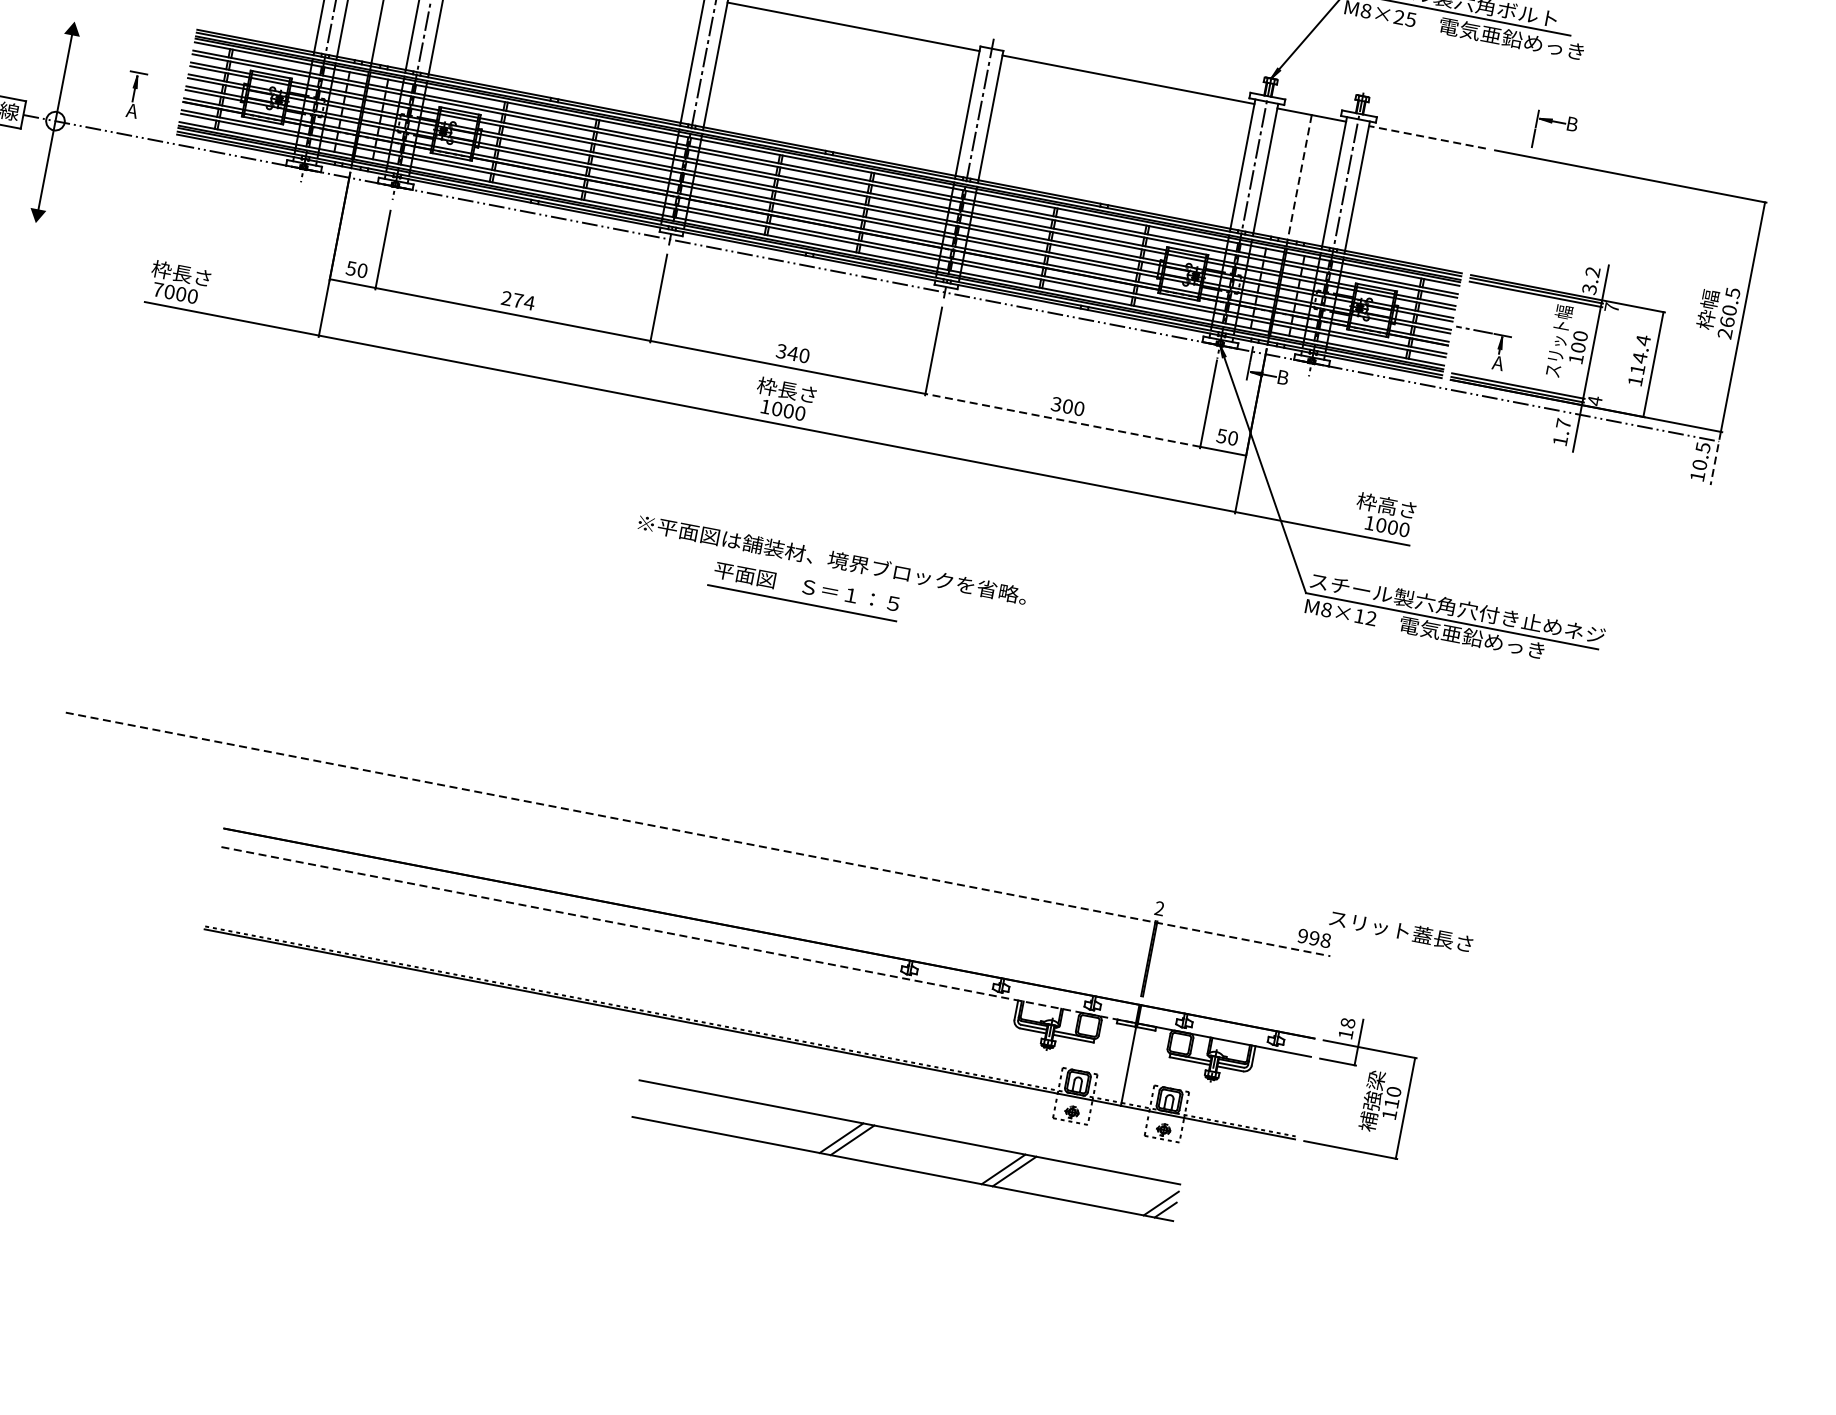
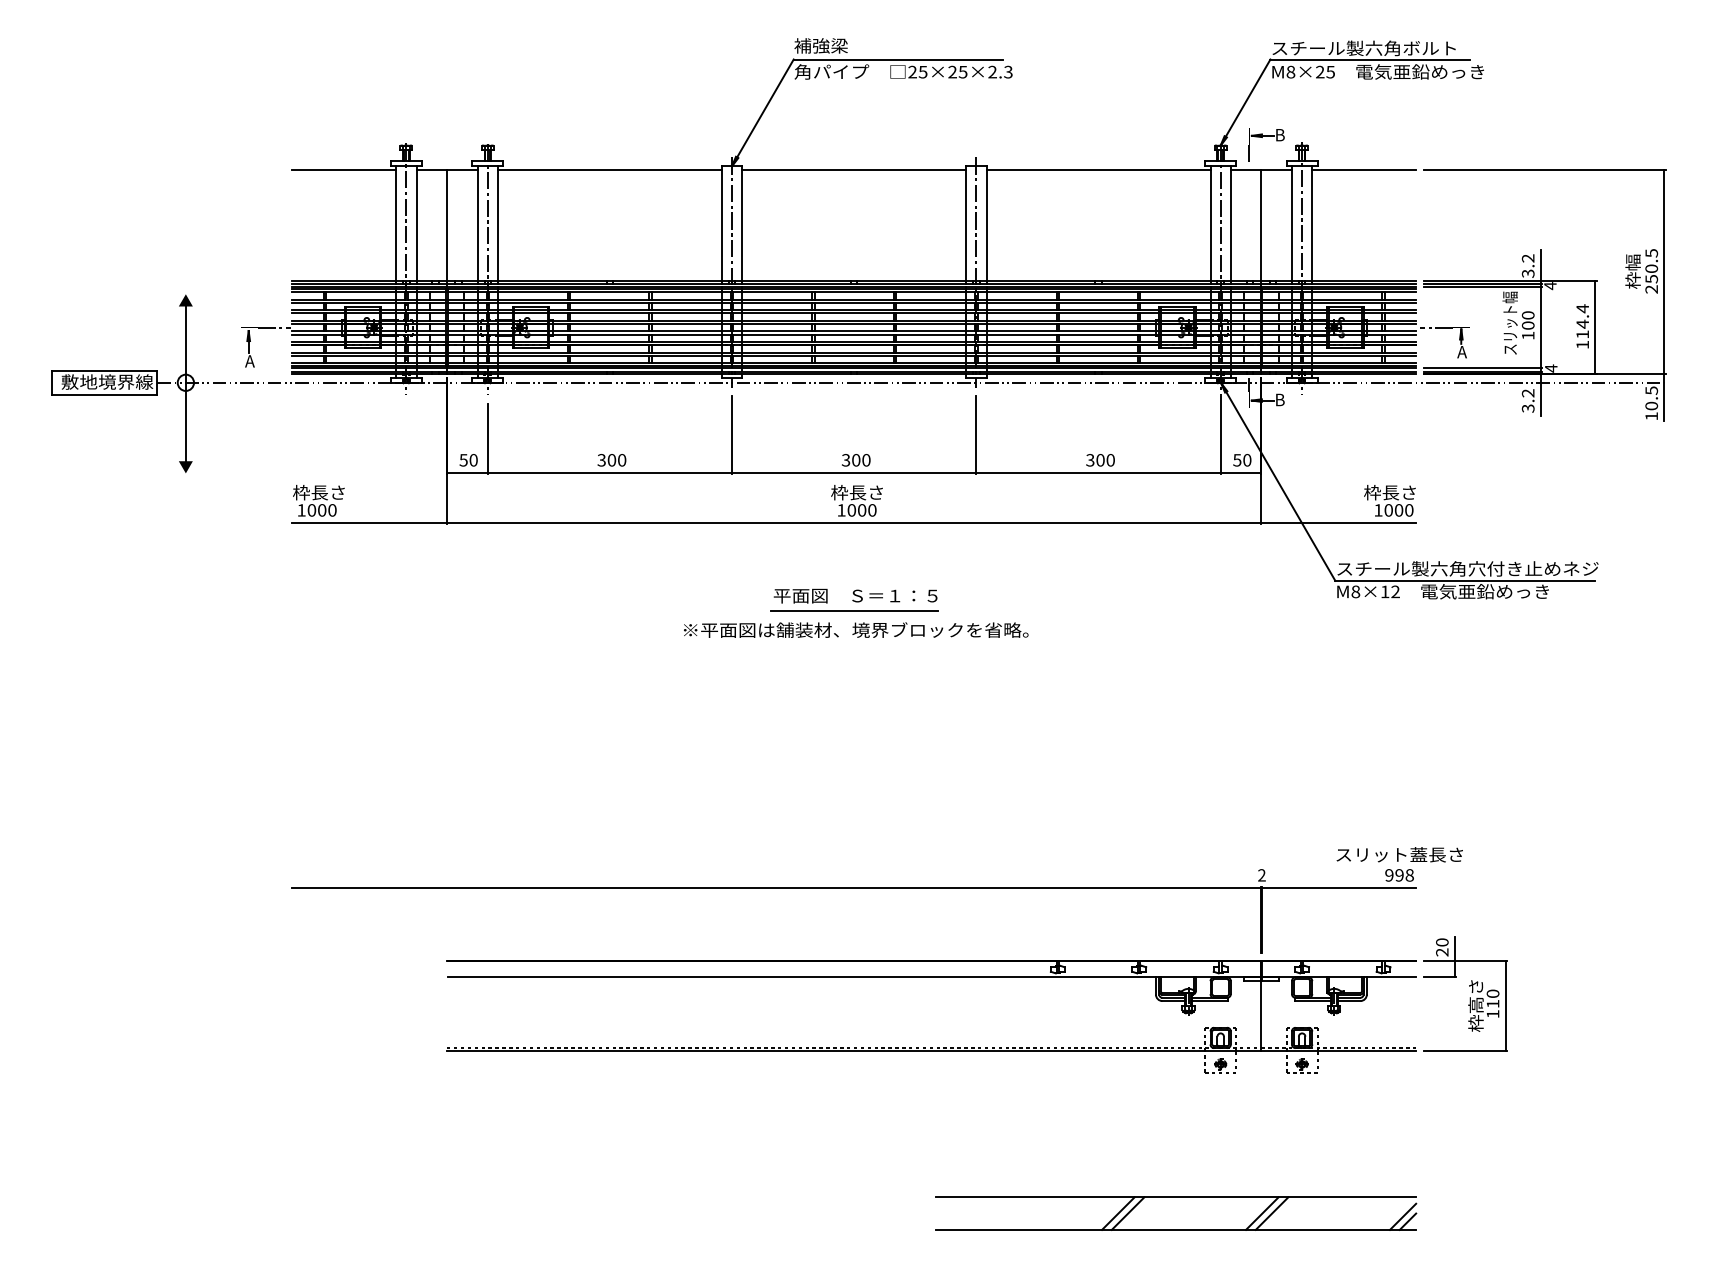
line: (167, 78) -> (274, 327), added
part: (1556, 122) -> (1266, 136), moved
line: (1427, 137) -> (1364, 170), dashed -> solid
line: (1299, 181) -> (1261, 229), dashed -> solid
text: (157, 289) -> (301, 510), 7000 -> 1000
text: (517, 300) -> (611, 460), 274 -> 300
text: (1611, 308) -> (1550, 286), 7 -> 4
text: (1727, 321) -> (1651, 278), 260.5 -> 250.5
text: (792, 353) -> (855, 460), 340 -> 300
line: (1062, 419) -> (1098, 472), dashed -> solid
text: (1561, 431) -> (1527, 400), 1.7 -> 3.2
line: (1716, 458) -> (1664, 397), dashed -> solid
text: (1387, 505) -> (1390, 492), 枠高さ -> 枠長さ
text: (833, 558) -> (856, 629), moved
part: (804, 590) -> (854, 599), moved
line: (698, 833) -> (854, 887), dashed -> solid
text: (1401, 930) -> (1399, 854), moved
line: (678, 935) -> (854, 977), dashed -> solid
text: (1347, 1028) -> (1442, 947), 18 -> 20
text: (1371, 1100) -> (1475, 1004), 補強梁 -> 枠高さ
part: (907, 1150) -> (1176, 1213), moved

